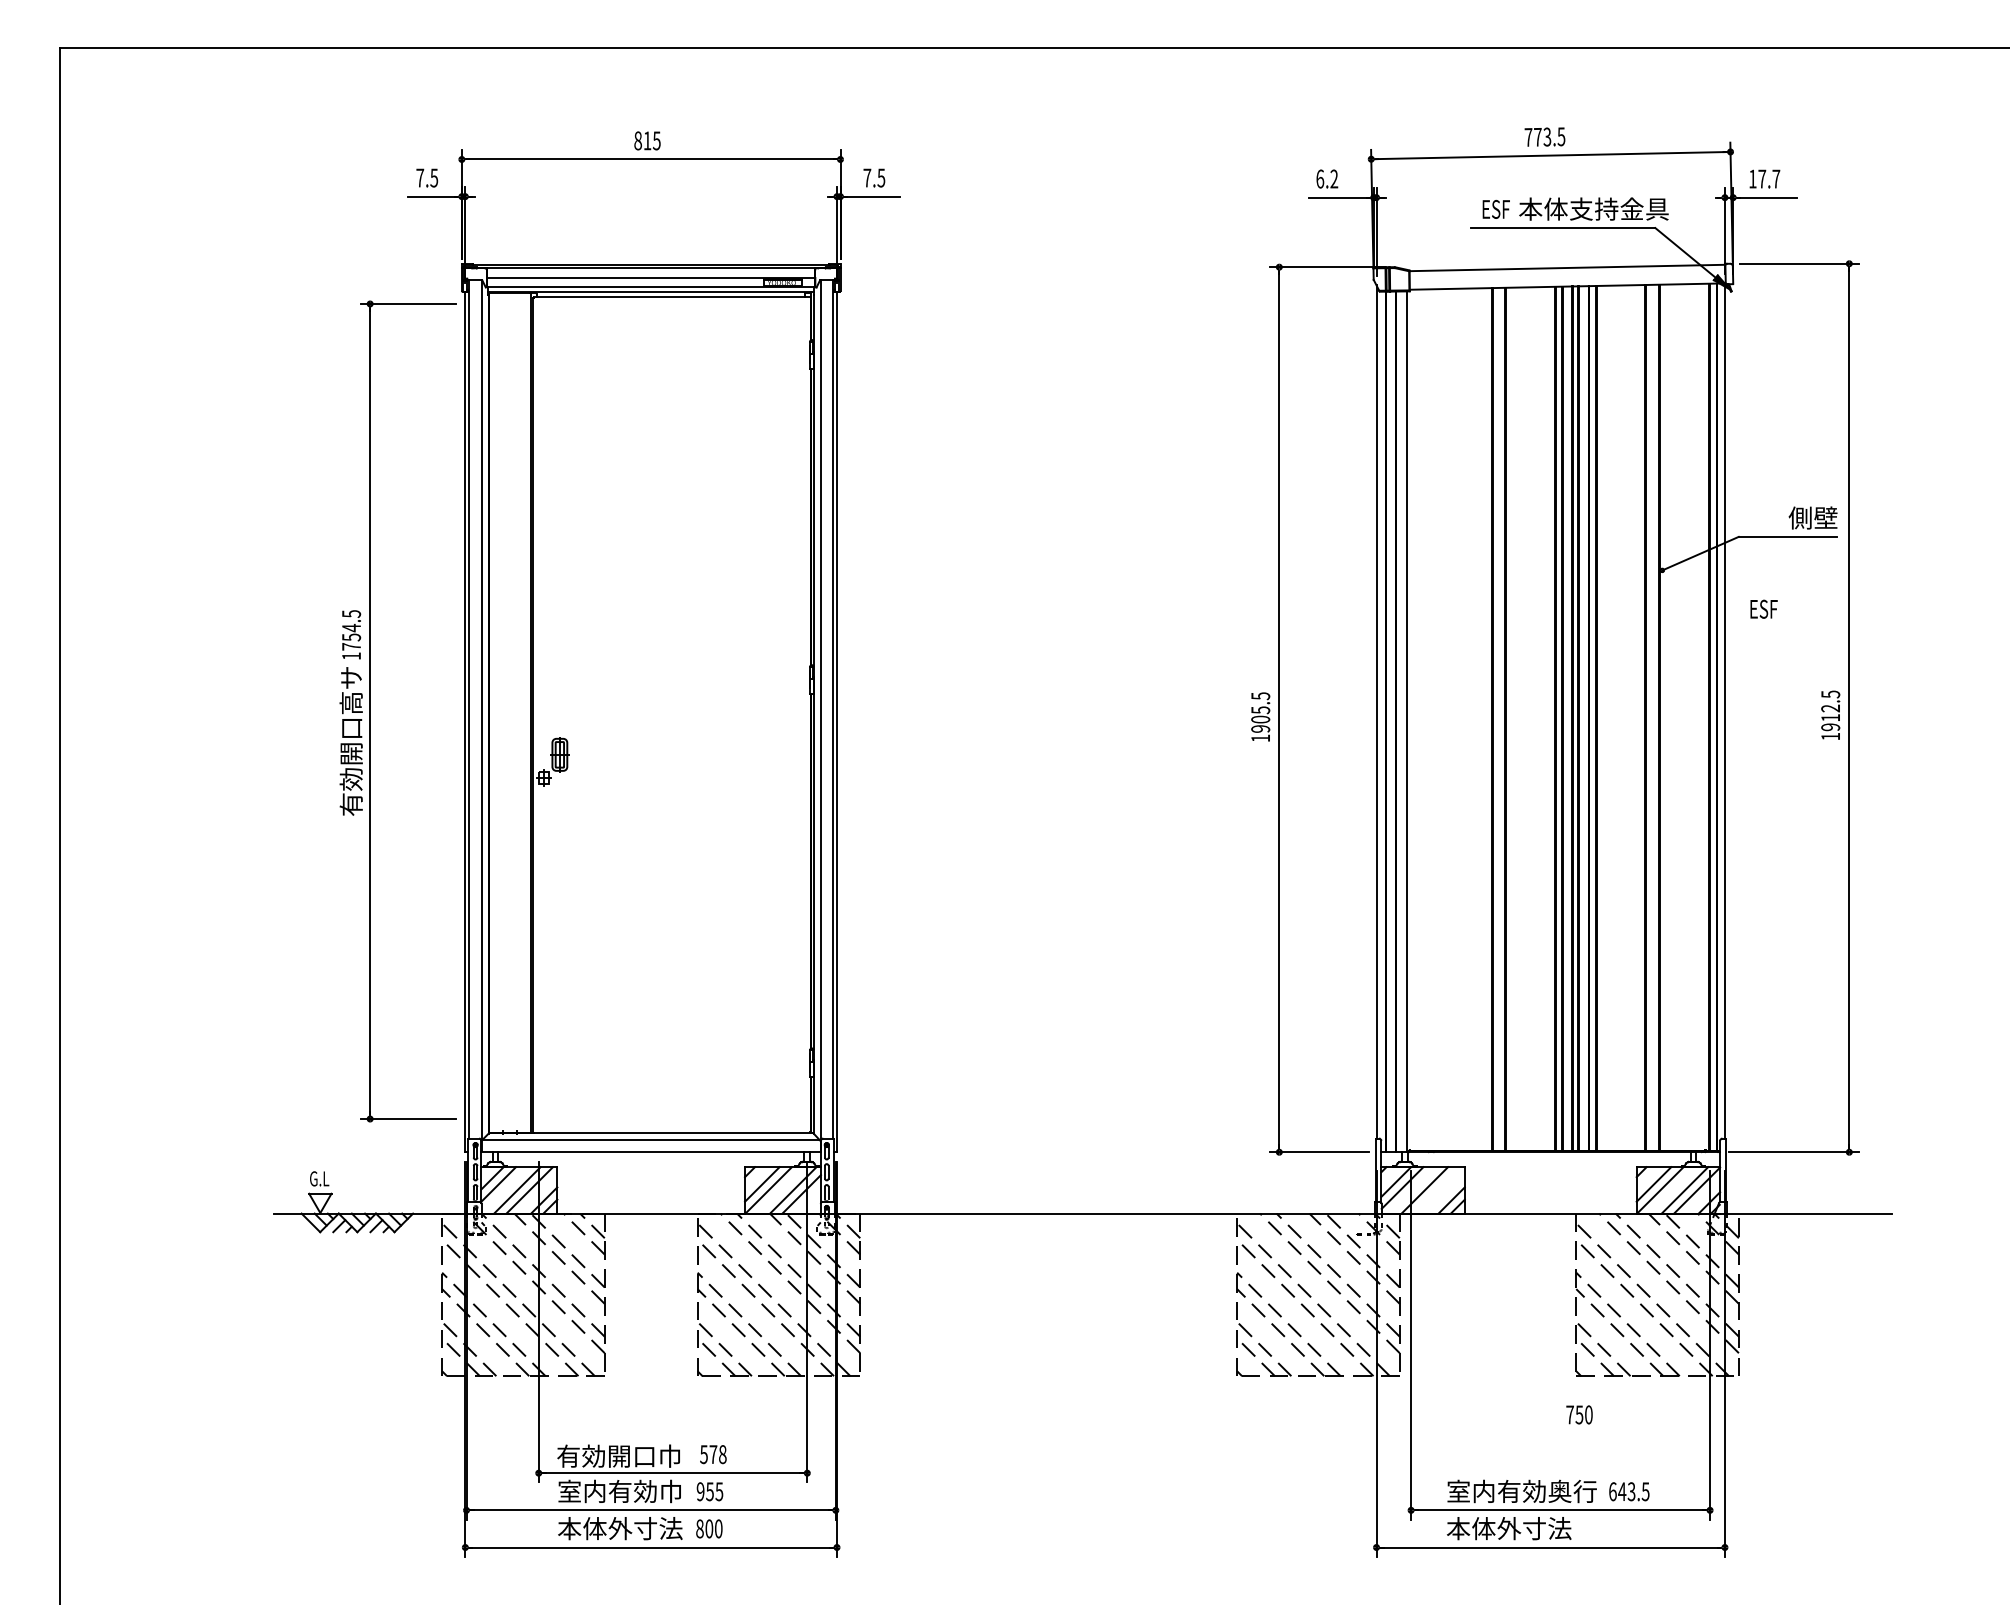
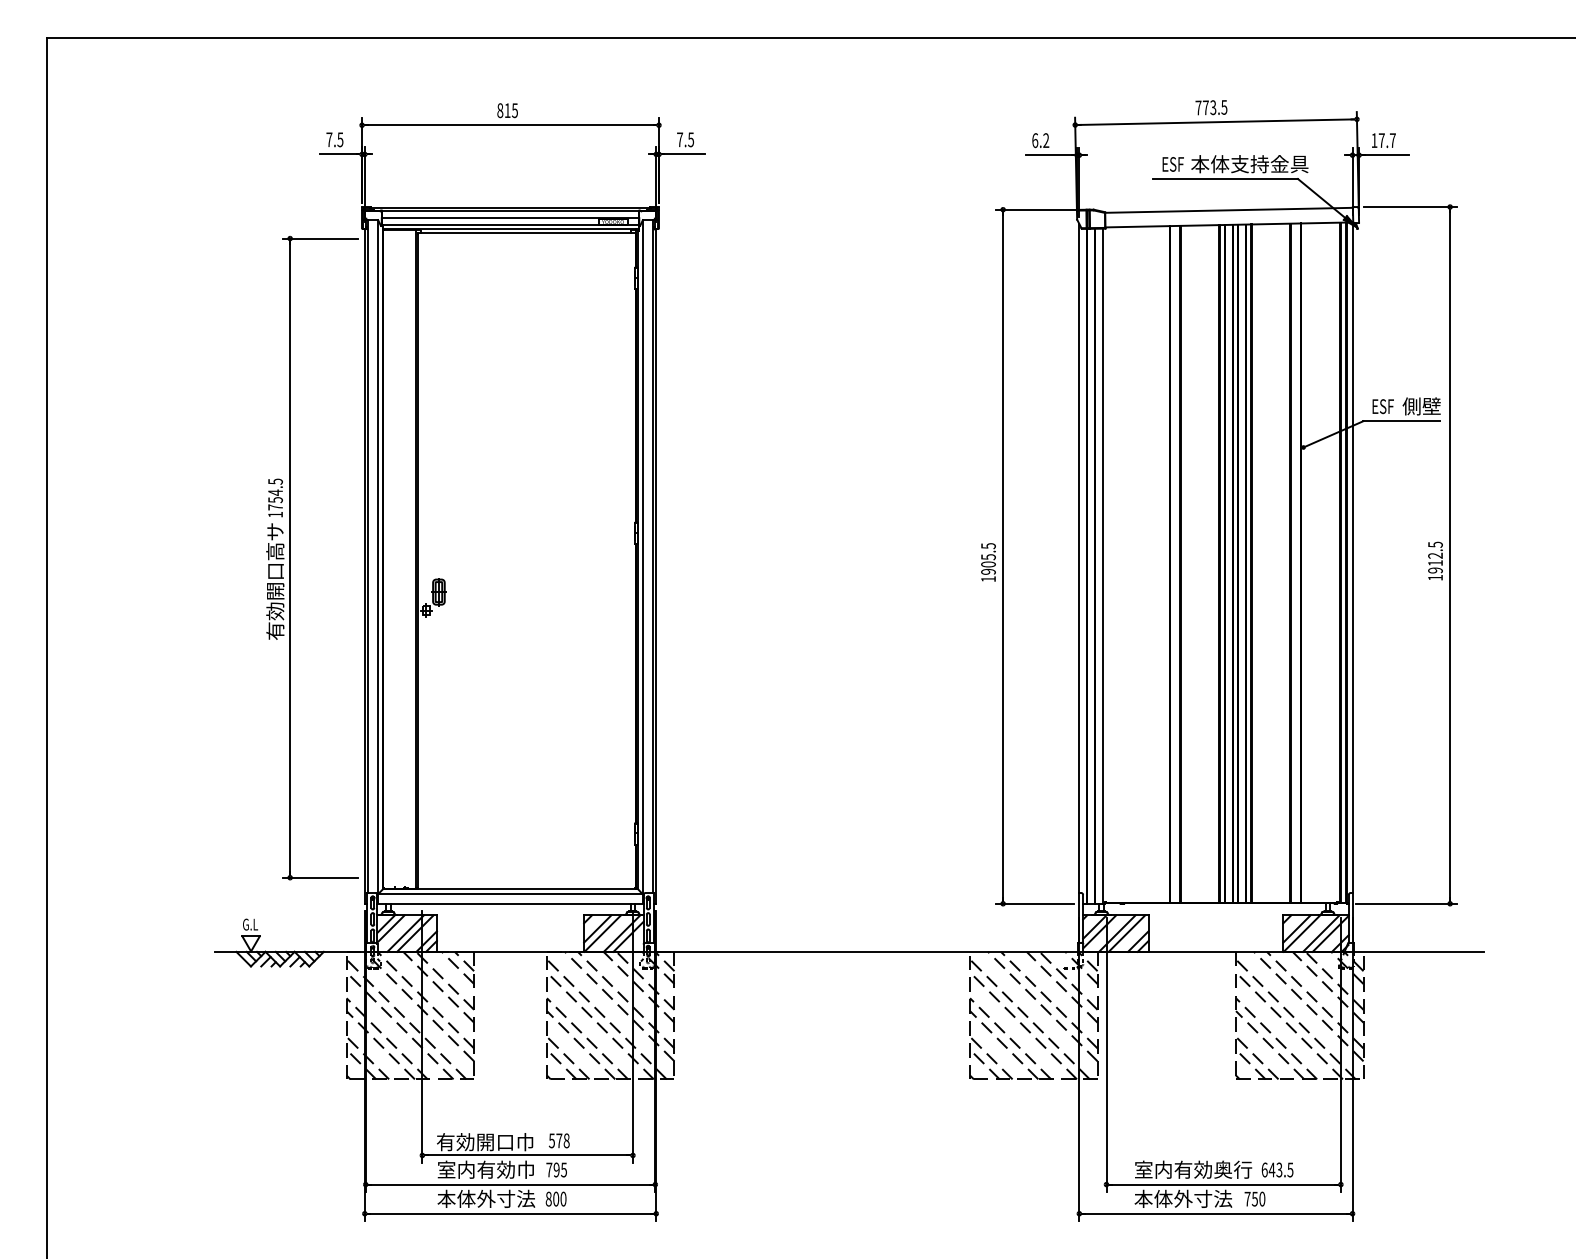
text: (1763, 608) -> (1382, 406), moved
line: (1436, 1190) -> (1126, 933), added
text: (1579, 1414) -> (1254, 1198), moved
text: (704, 1491) -> (552, 1169), 955 -> 795

